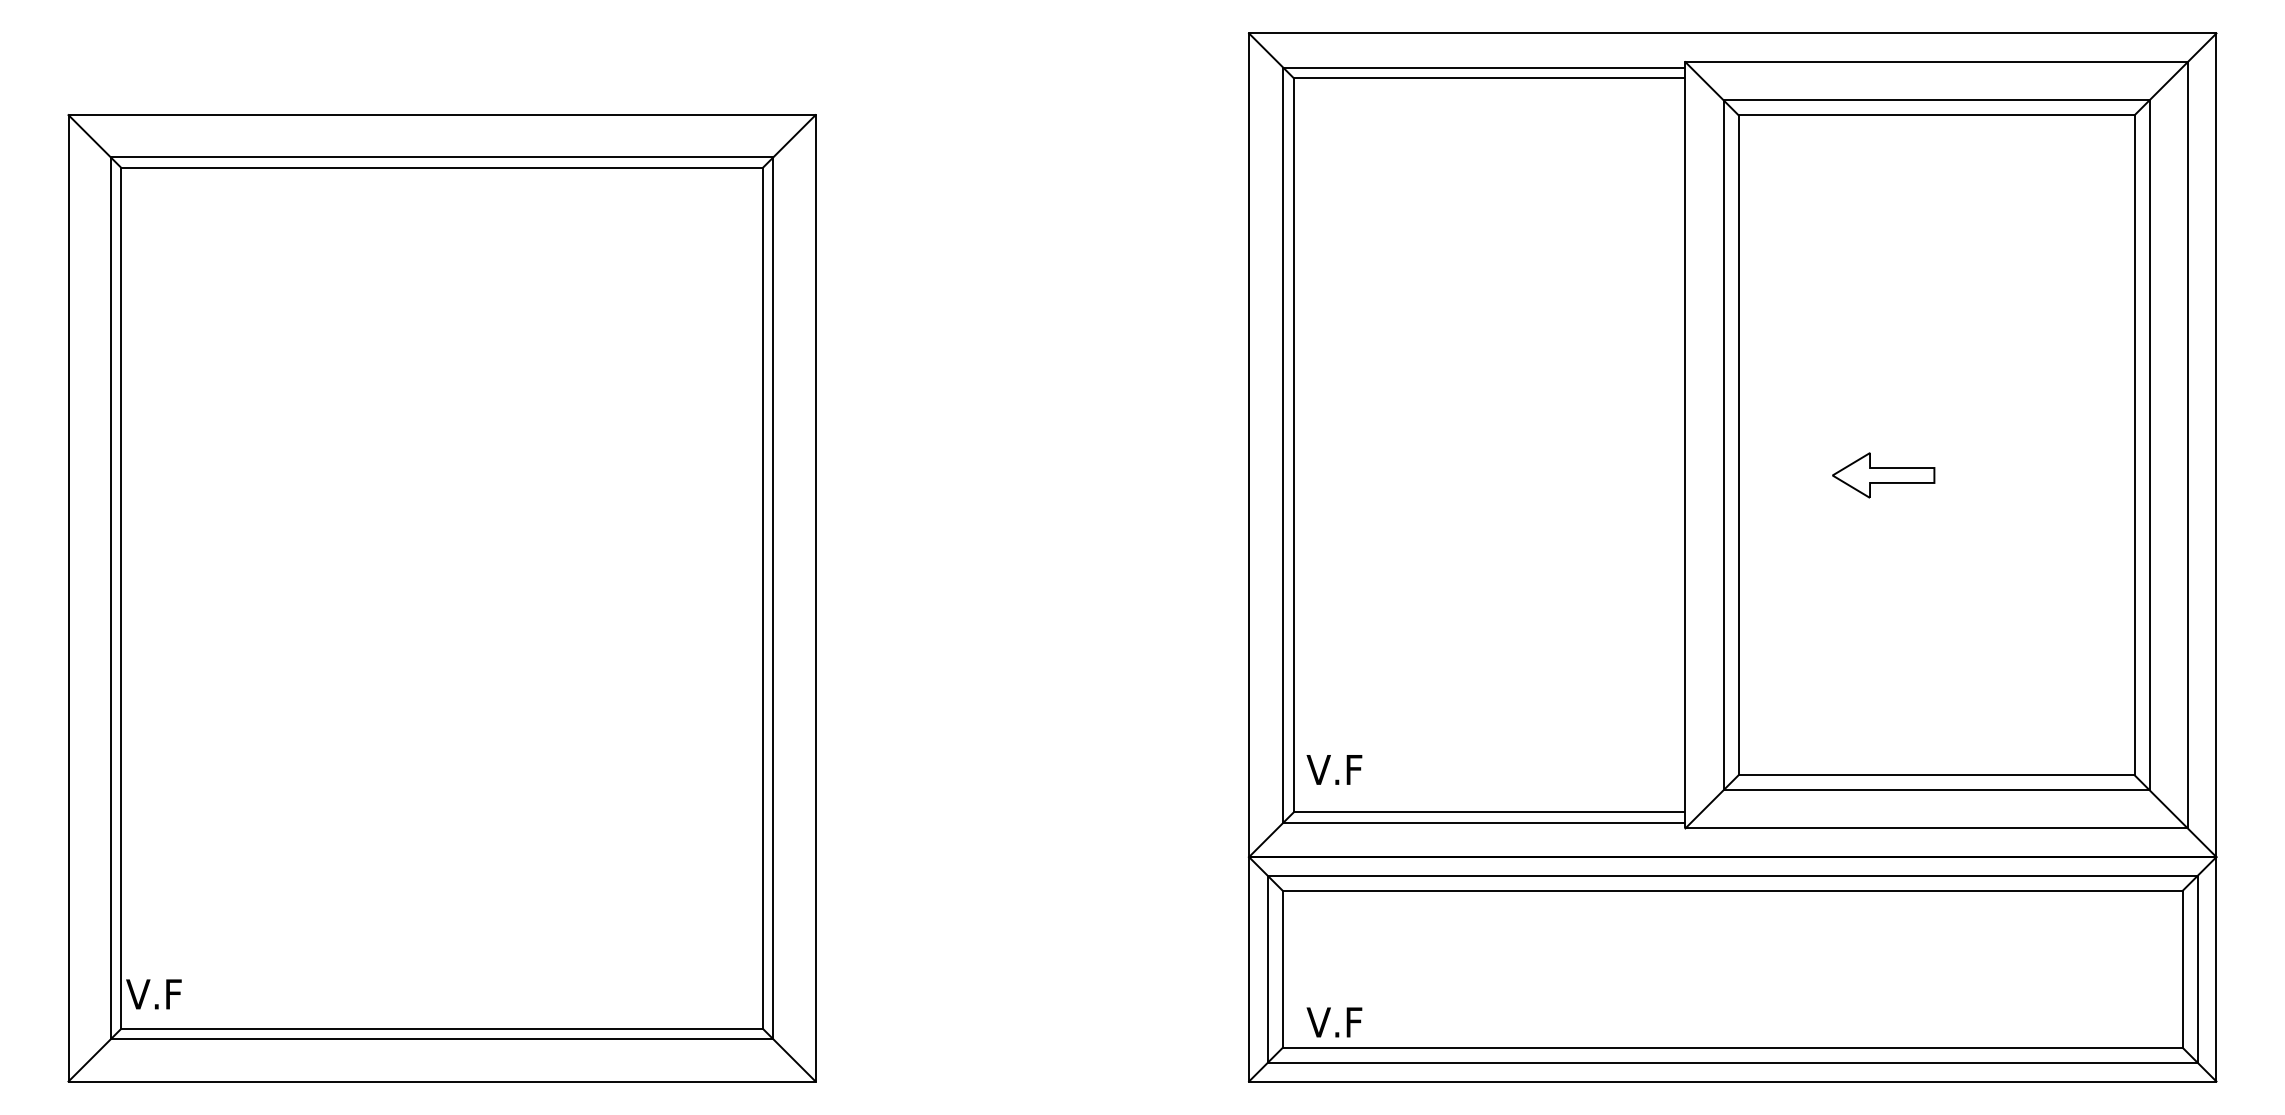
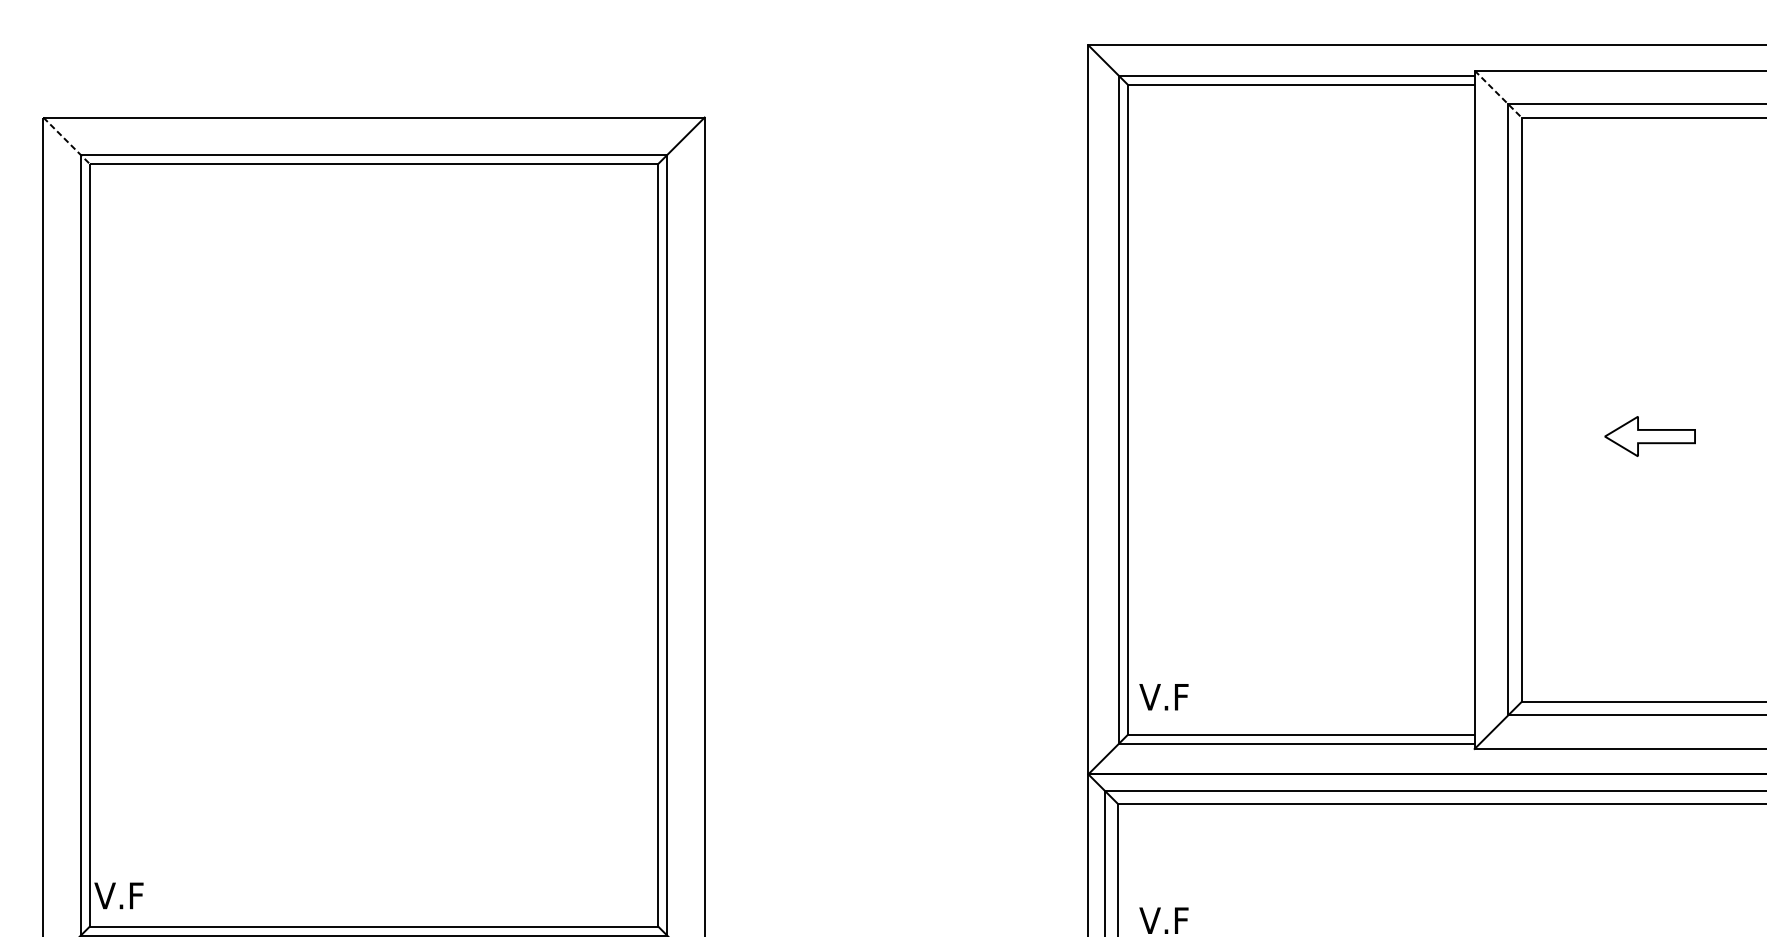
line: (1711, 88) -> (1497, 94), solid -> dashed
line: (95, 141) -> (67, 140), solid -> dashed

